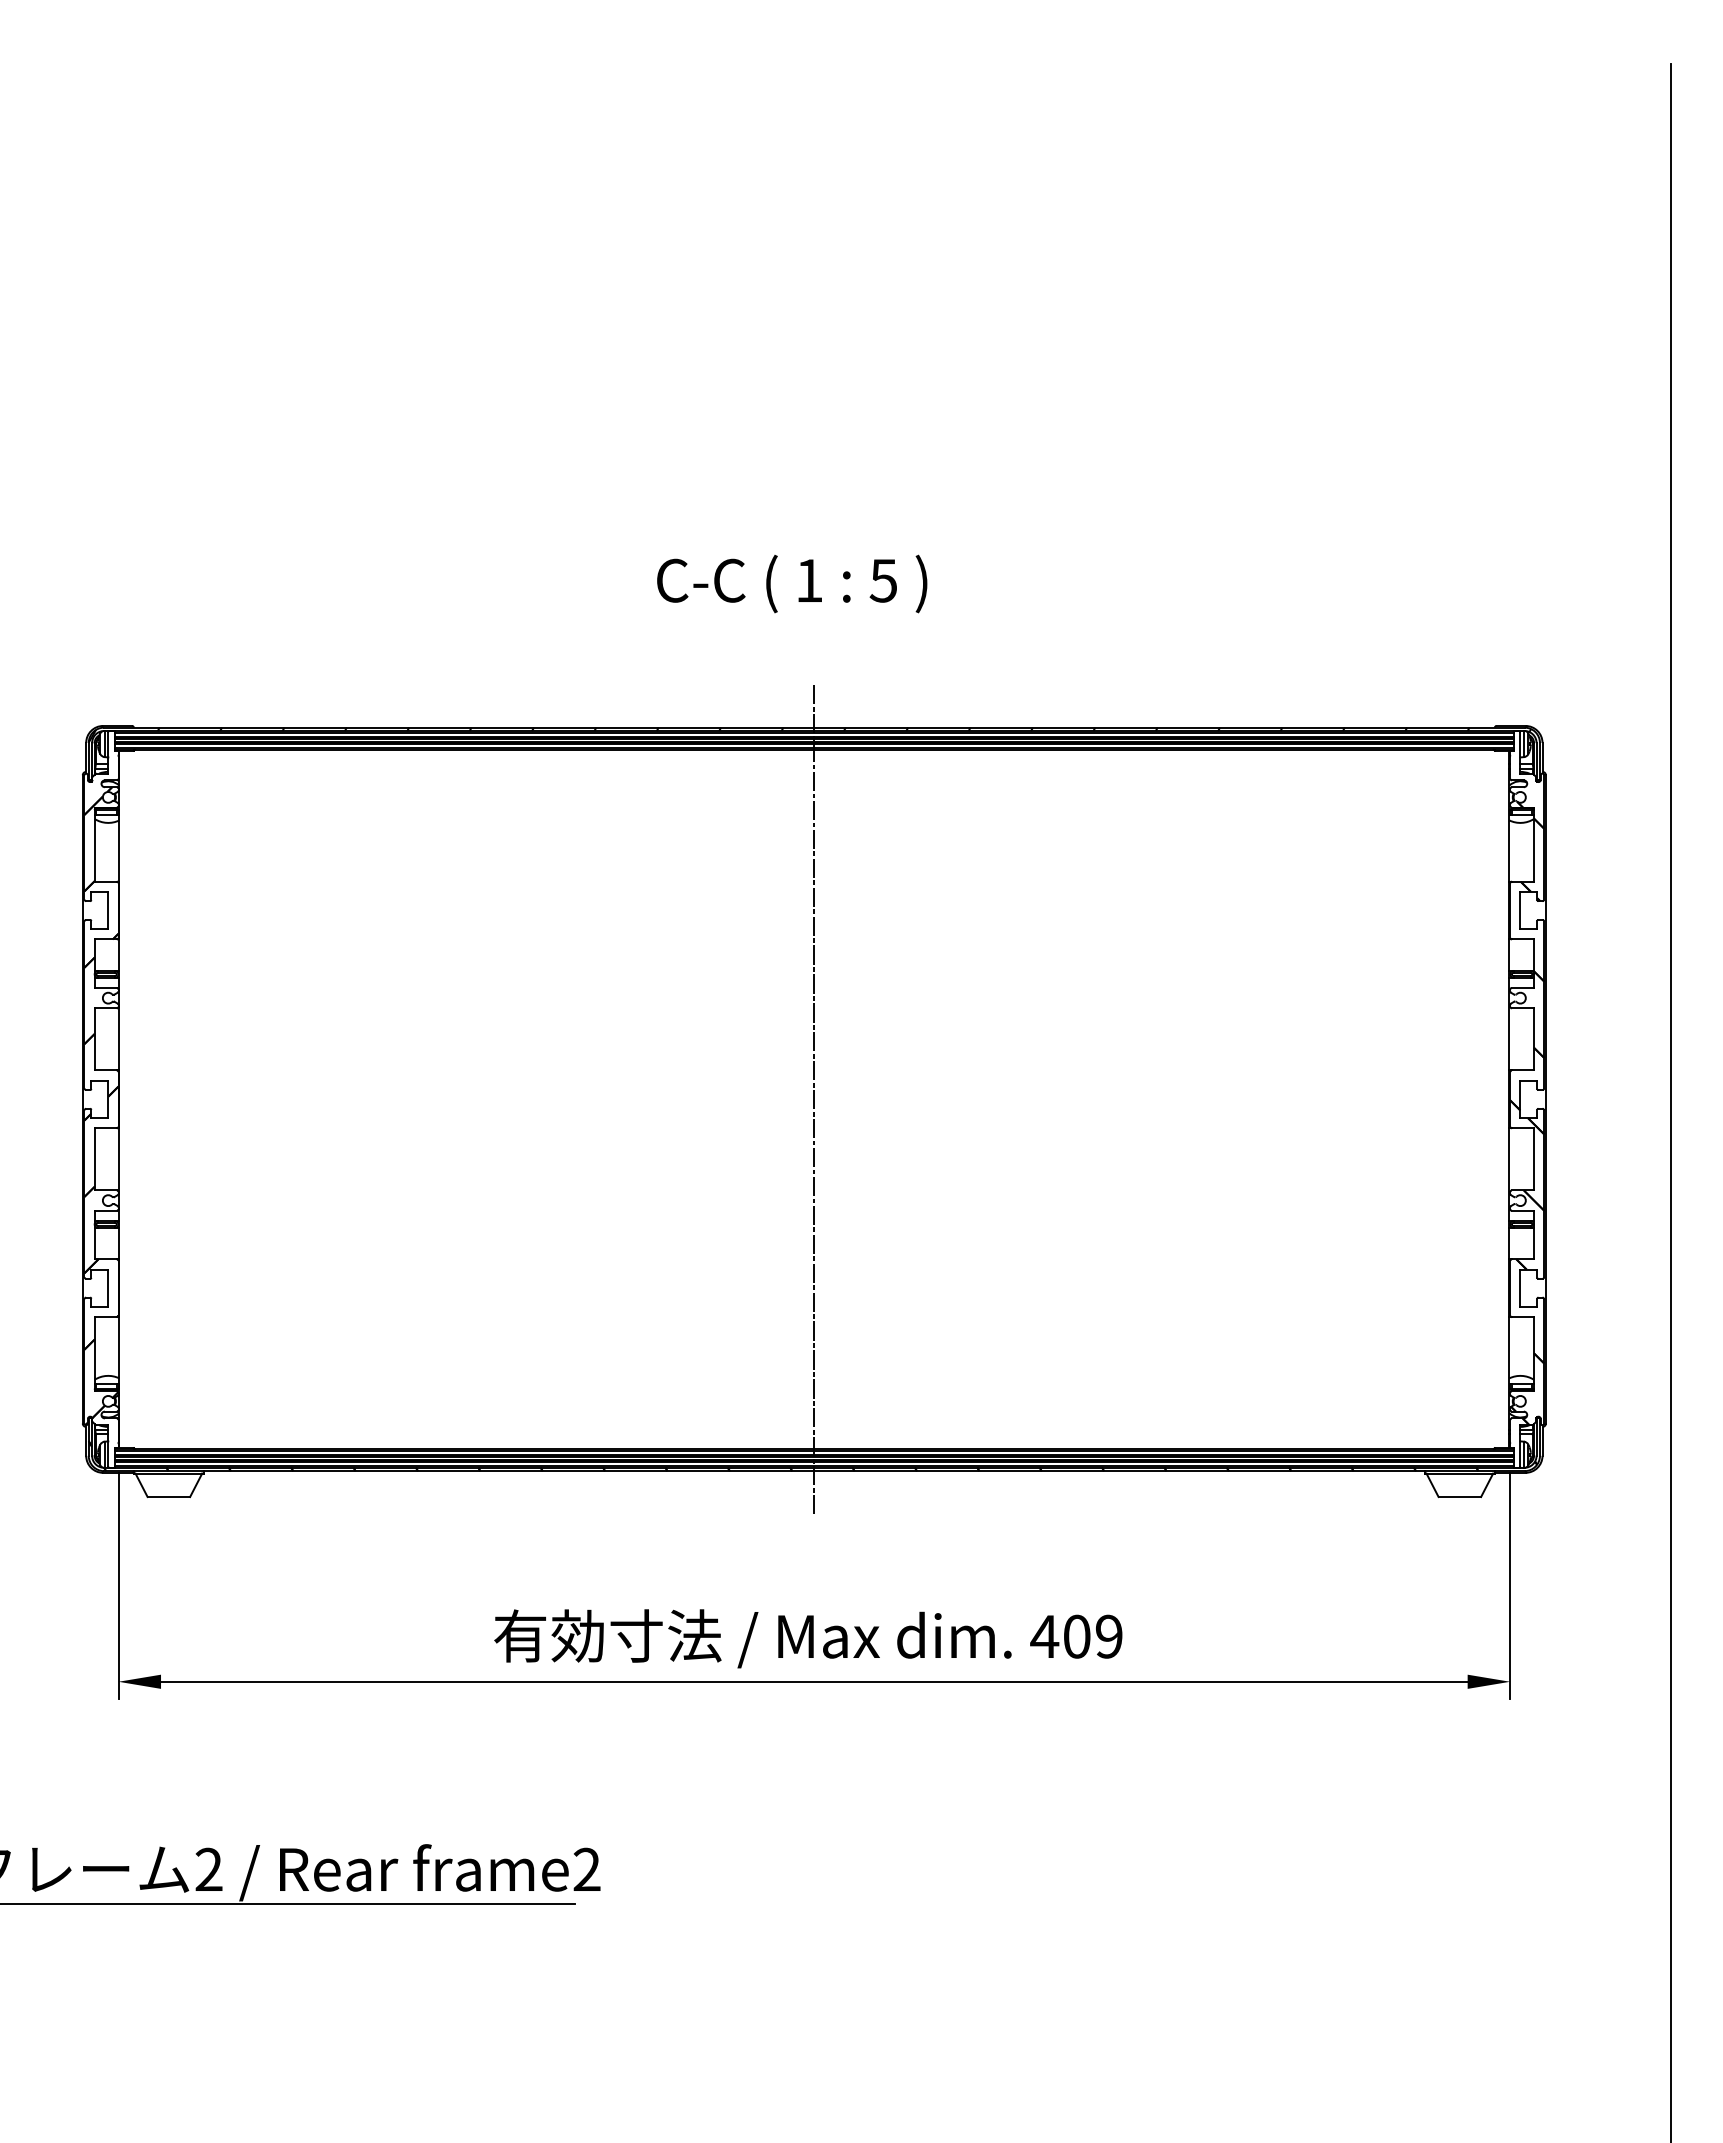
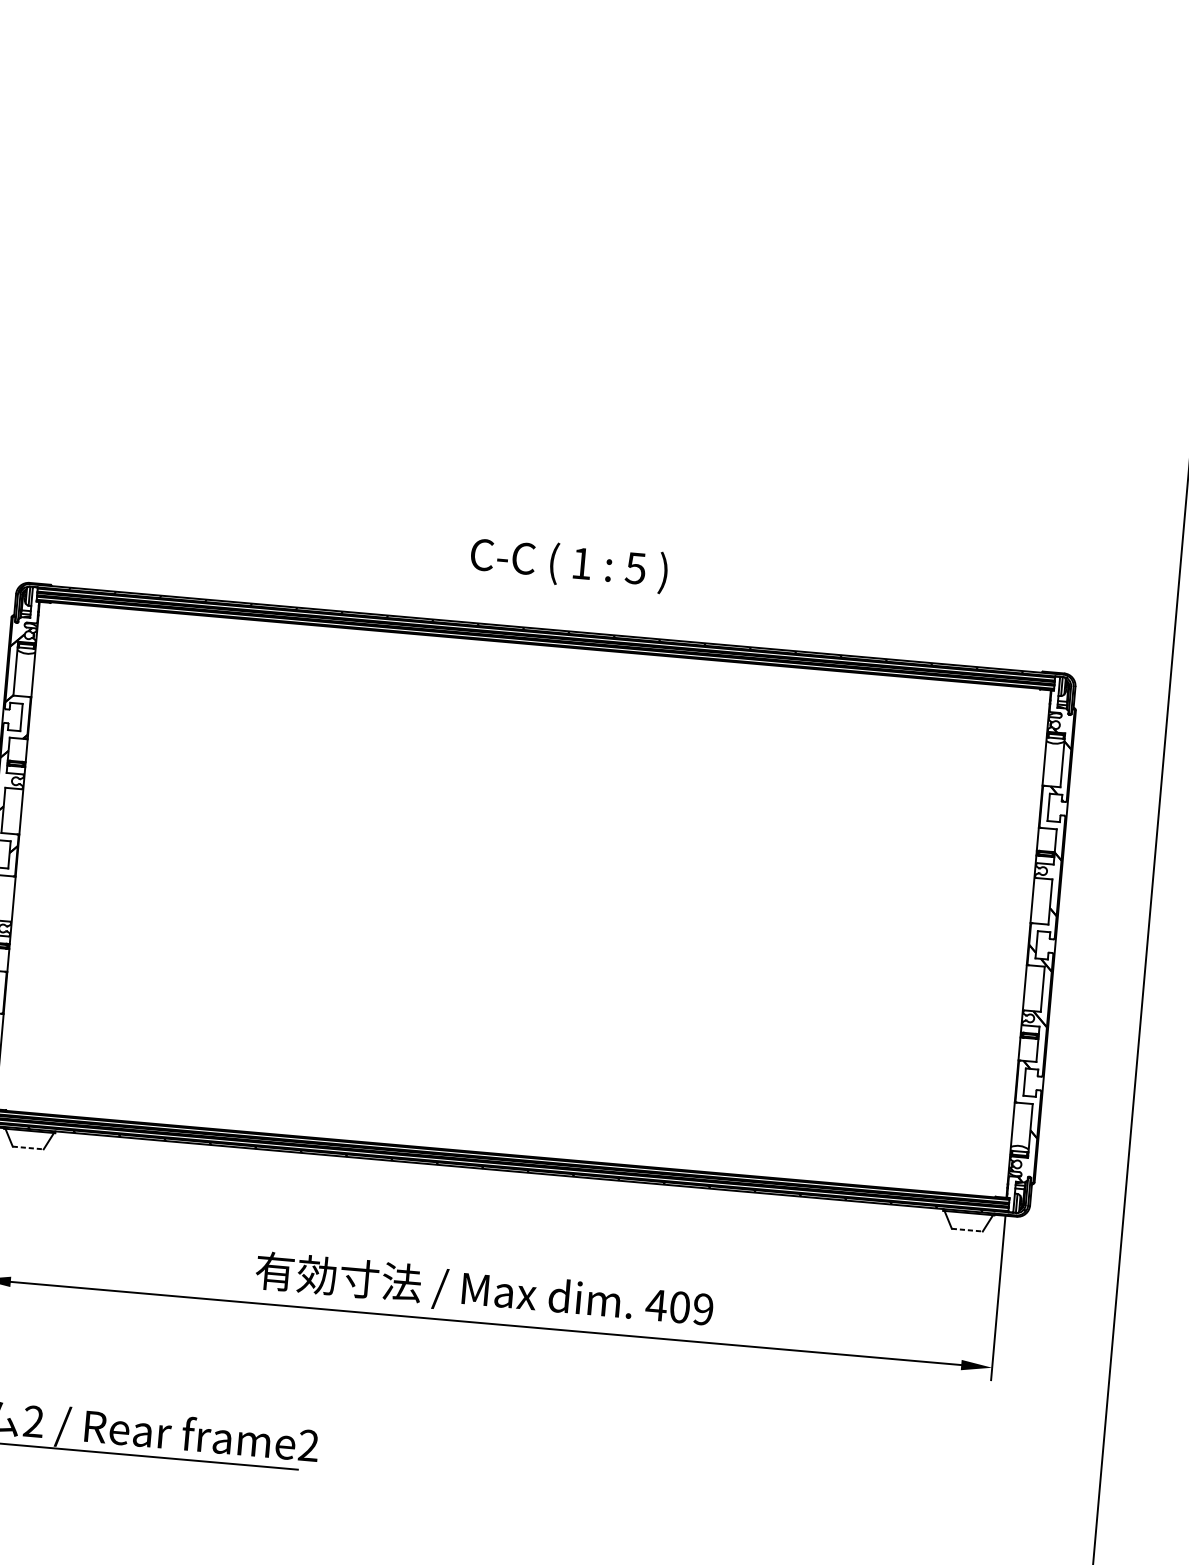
text: (792, 583) -> (569, 564), moved
line: (814, 1099) -> (523, 899), removed
line: (169, 1497) -> (28, 1148), solid -> dashed
line: (1460, 1497) -> (967, 1230), solid -> dashed

